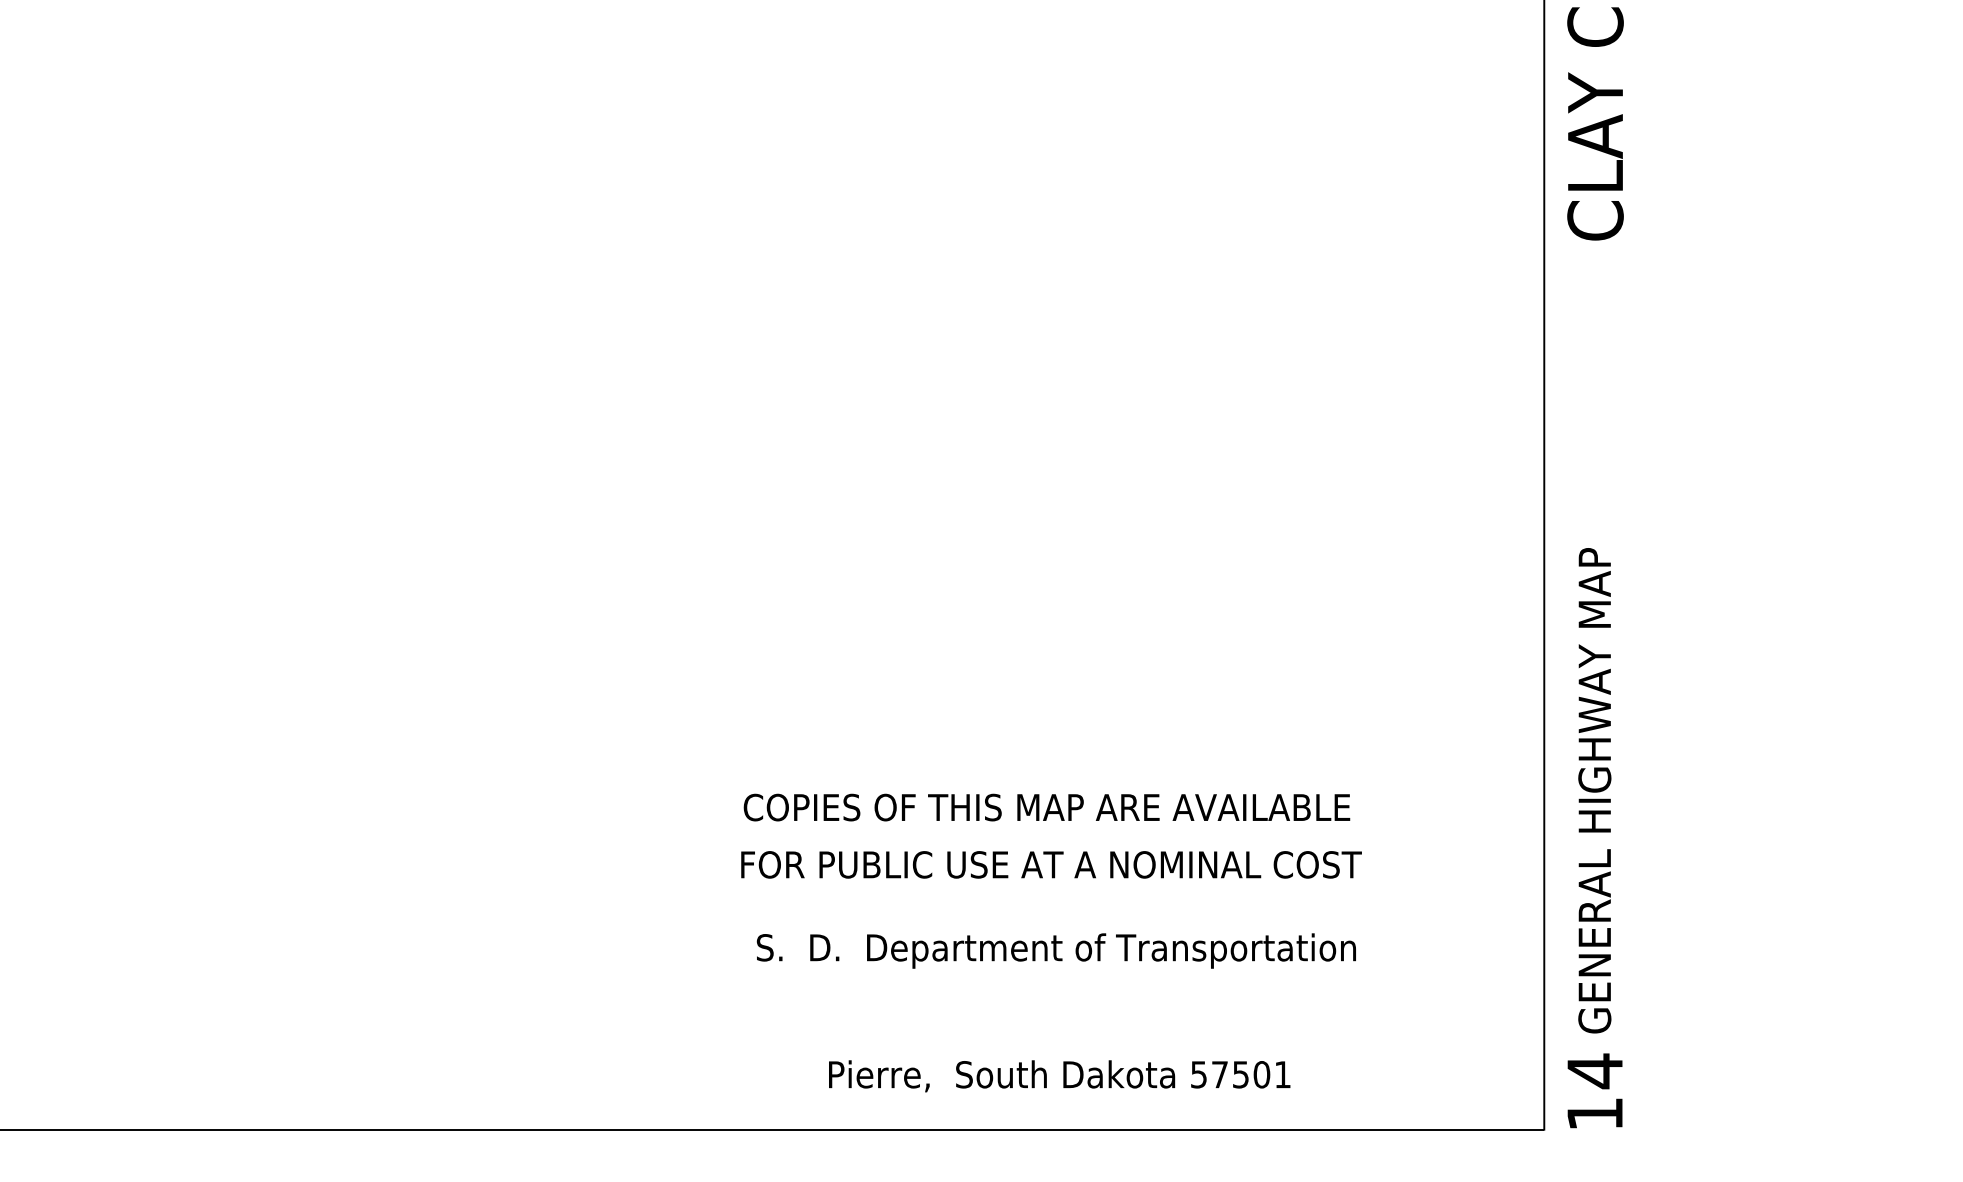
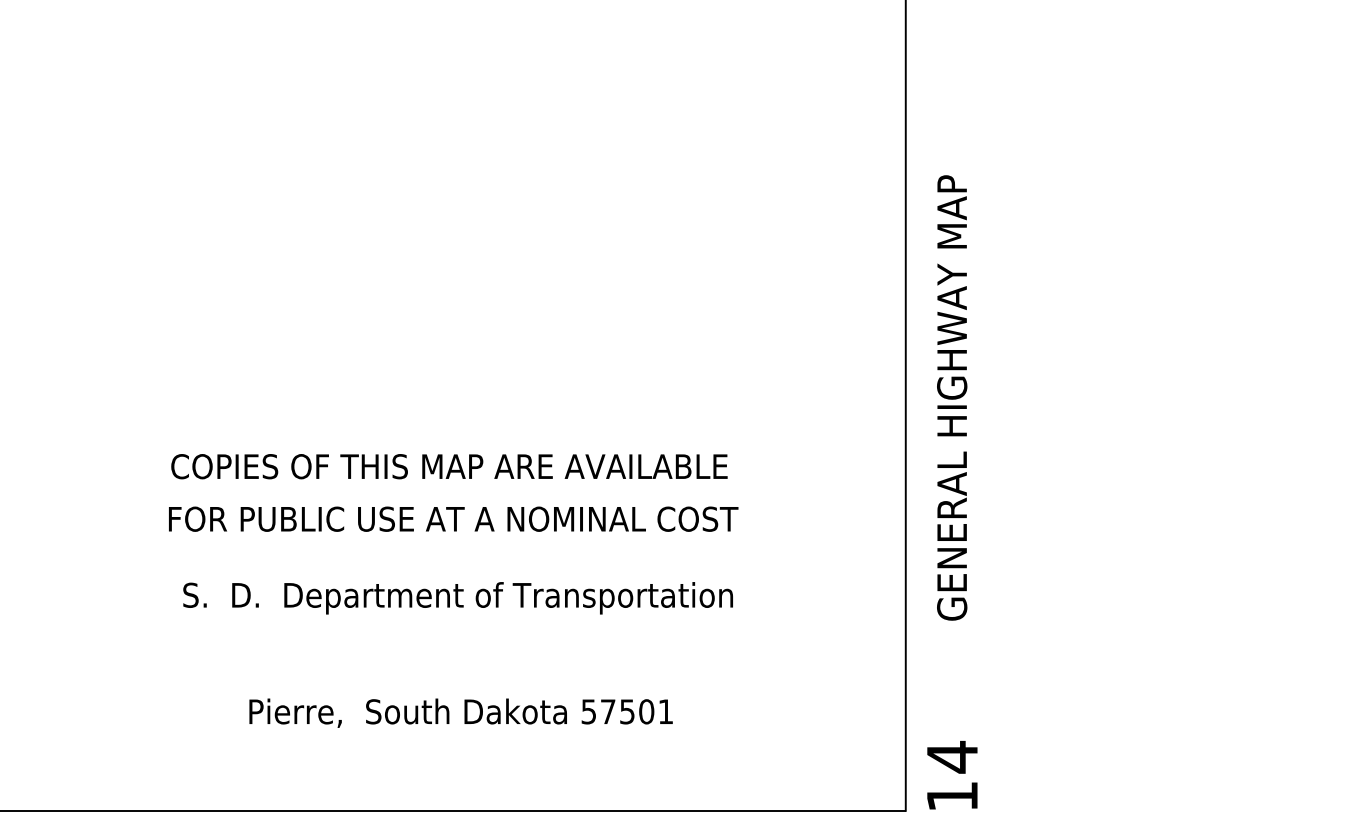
text: (1594, 790) -> (951, 397), moved
text: (1051, 942) -> (453, 590), moved

